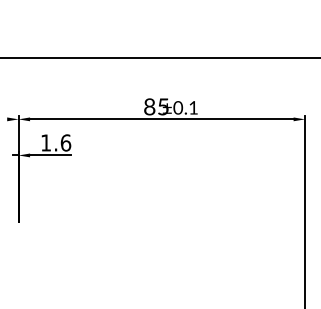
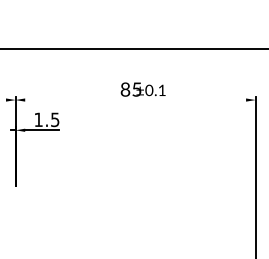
line: (161, 119) -> (135, 100), removed
text: (65, 142) -> (54, 119), 1.6 -> 1.5

